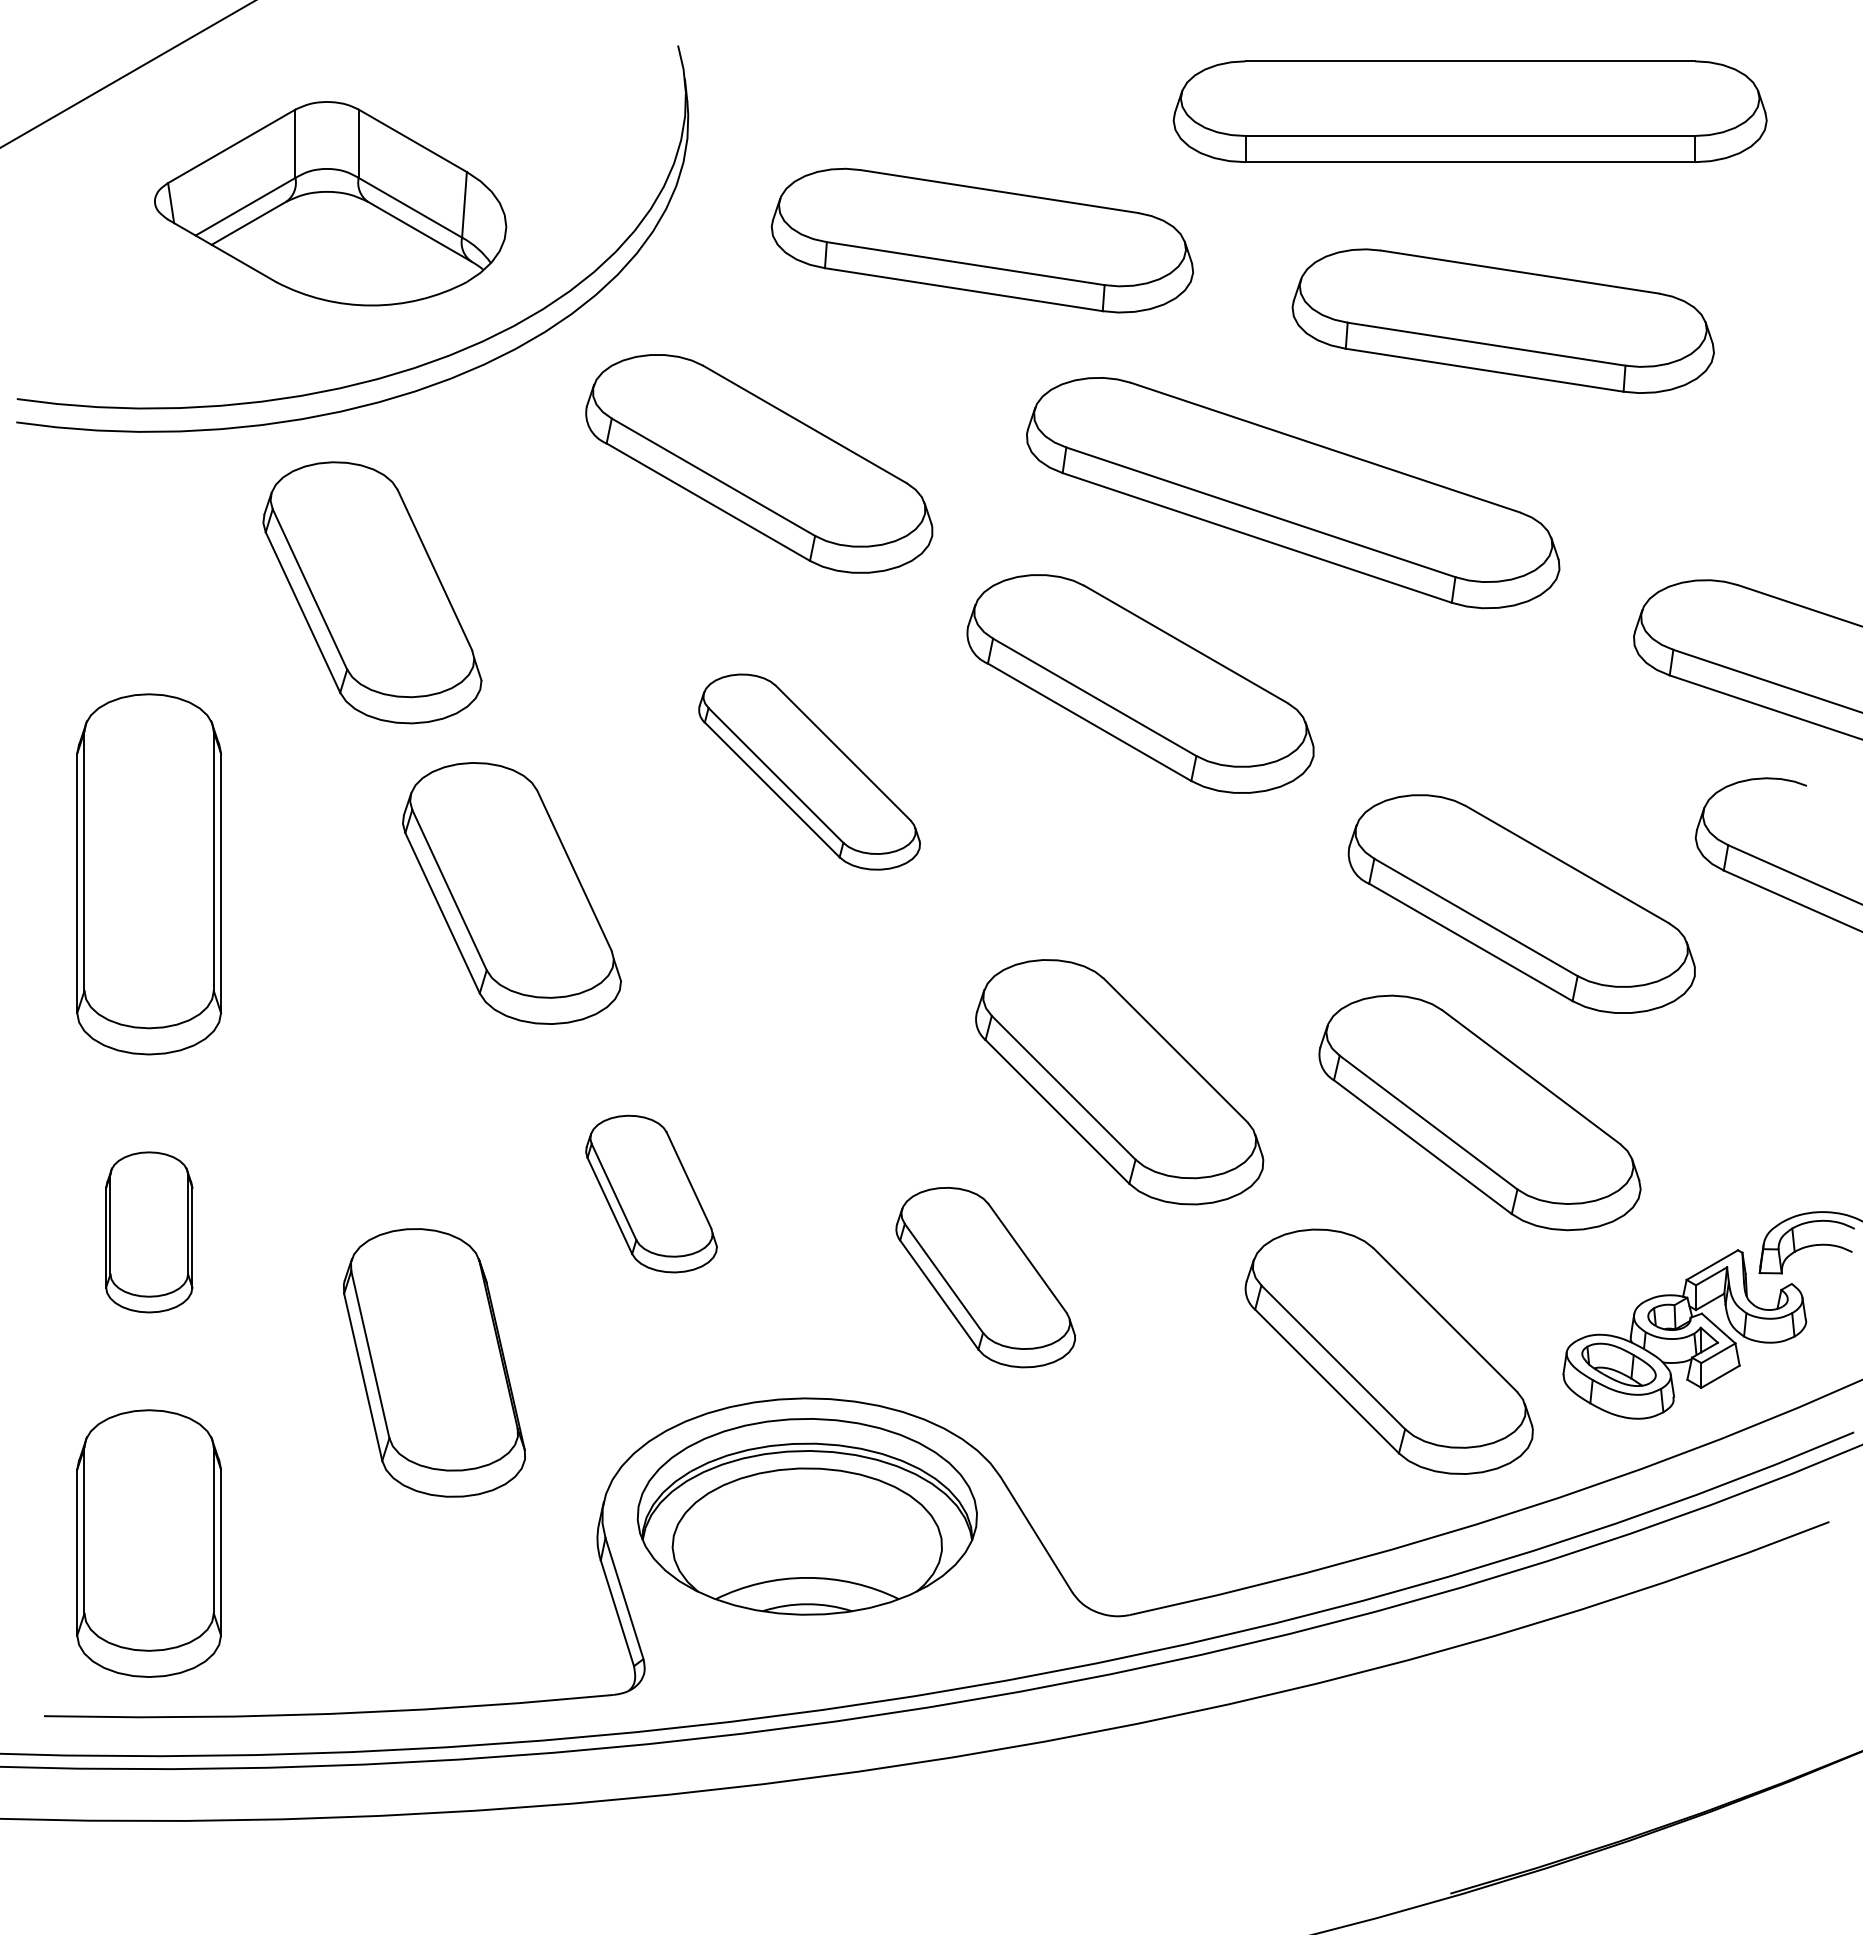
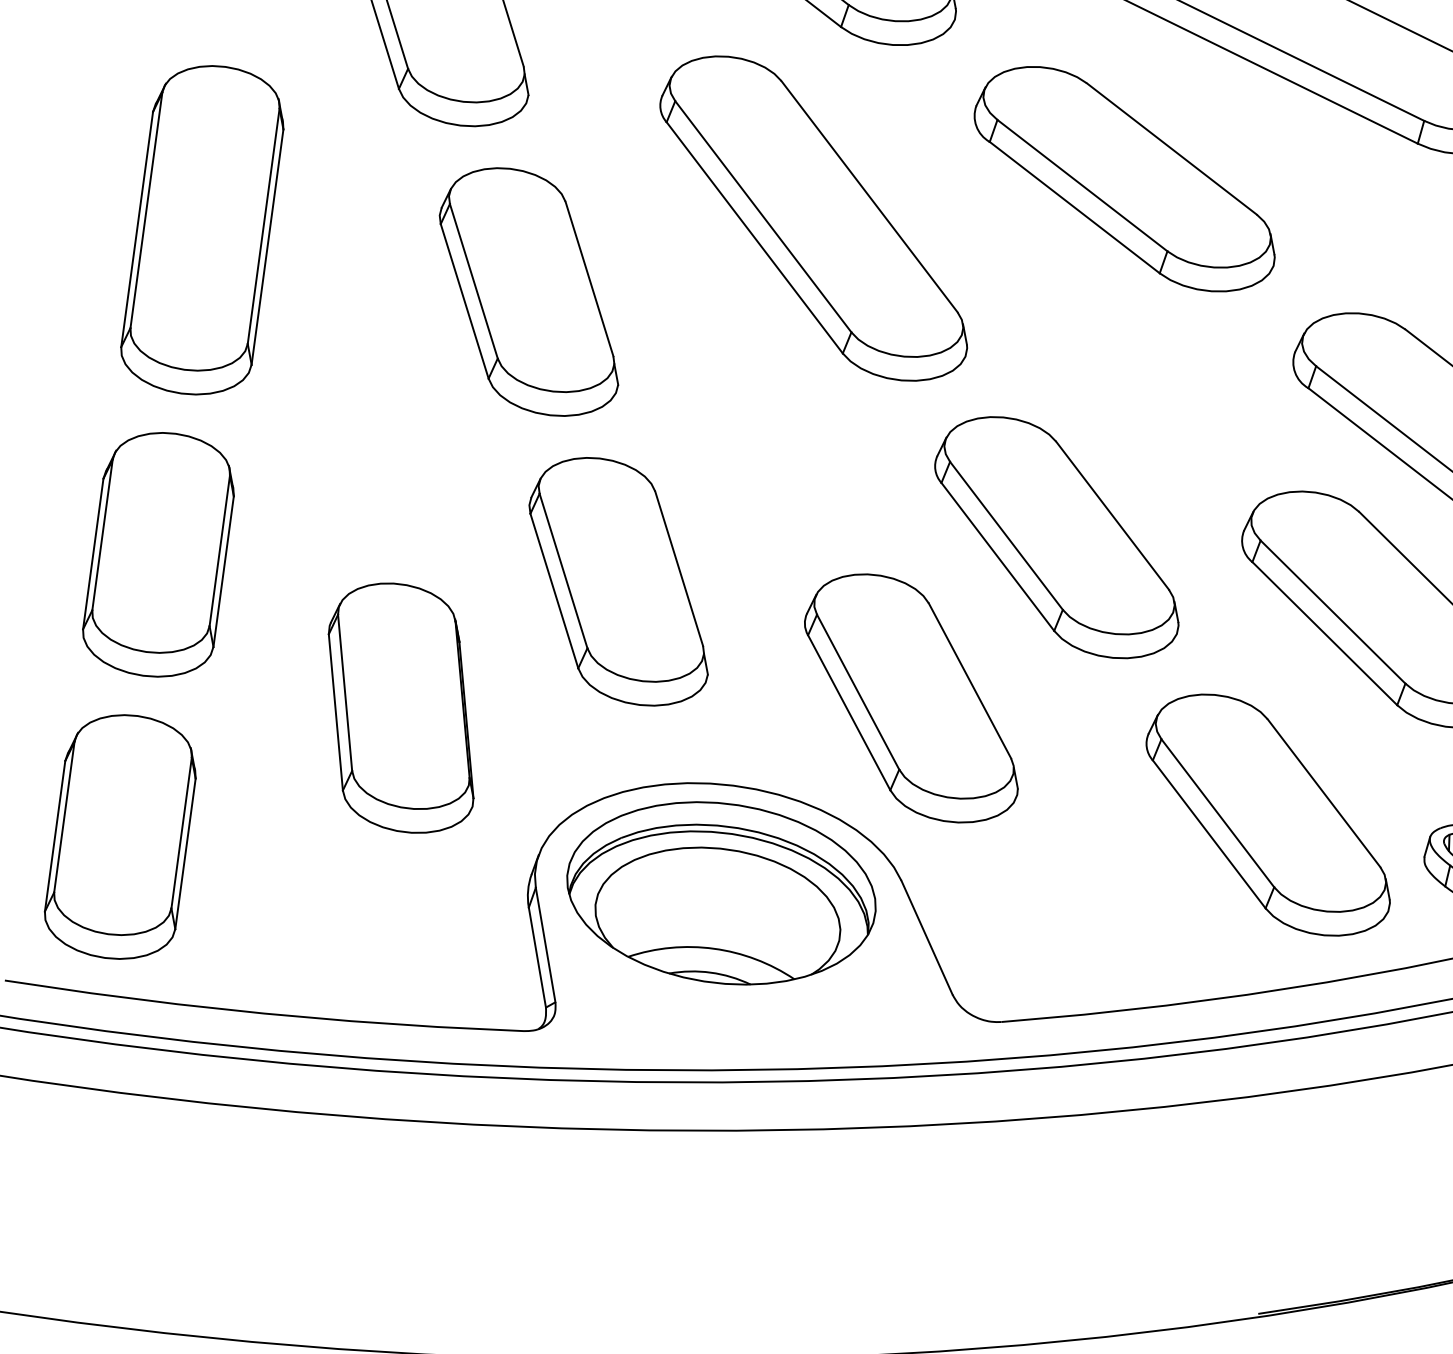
part: (809, 771) -> (814, 217), size x1.67
part: (651, 1193) -> (619, 581), size x1.67
part: (149, 1232) -> (159, 554), size x1.67
part: (985, 1277) -> (912, 698), size x1.43

